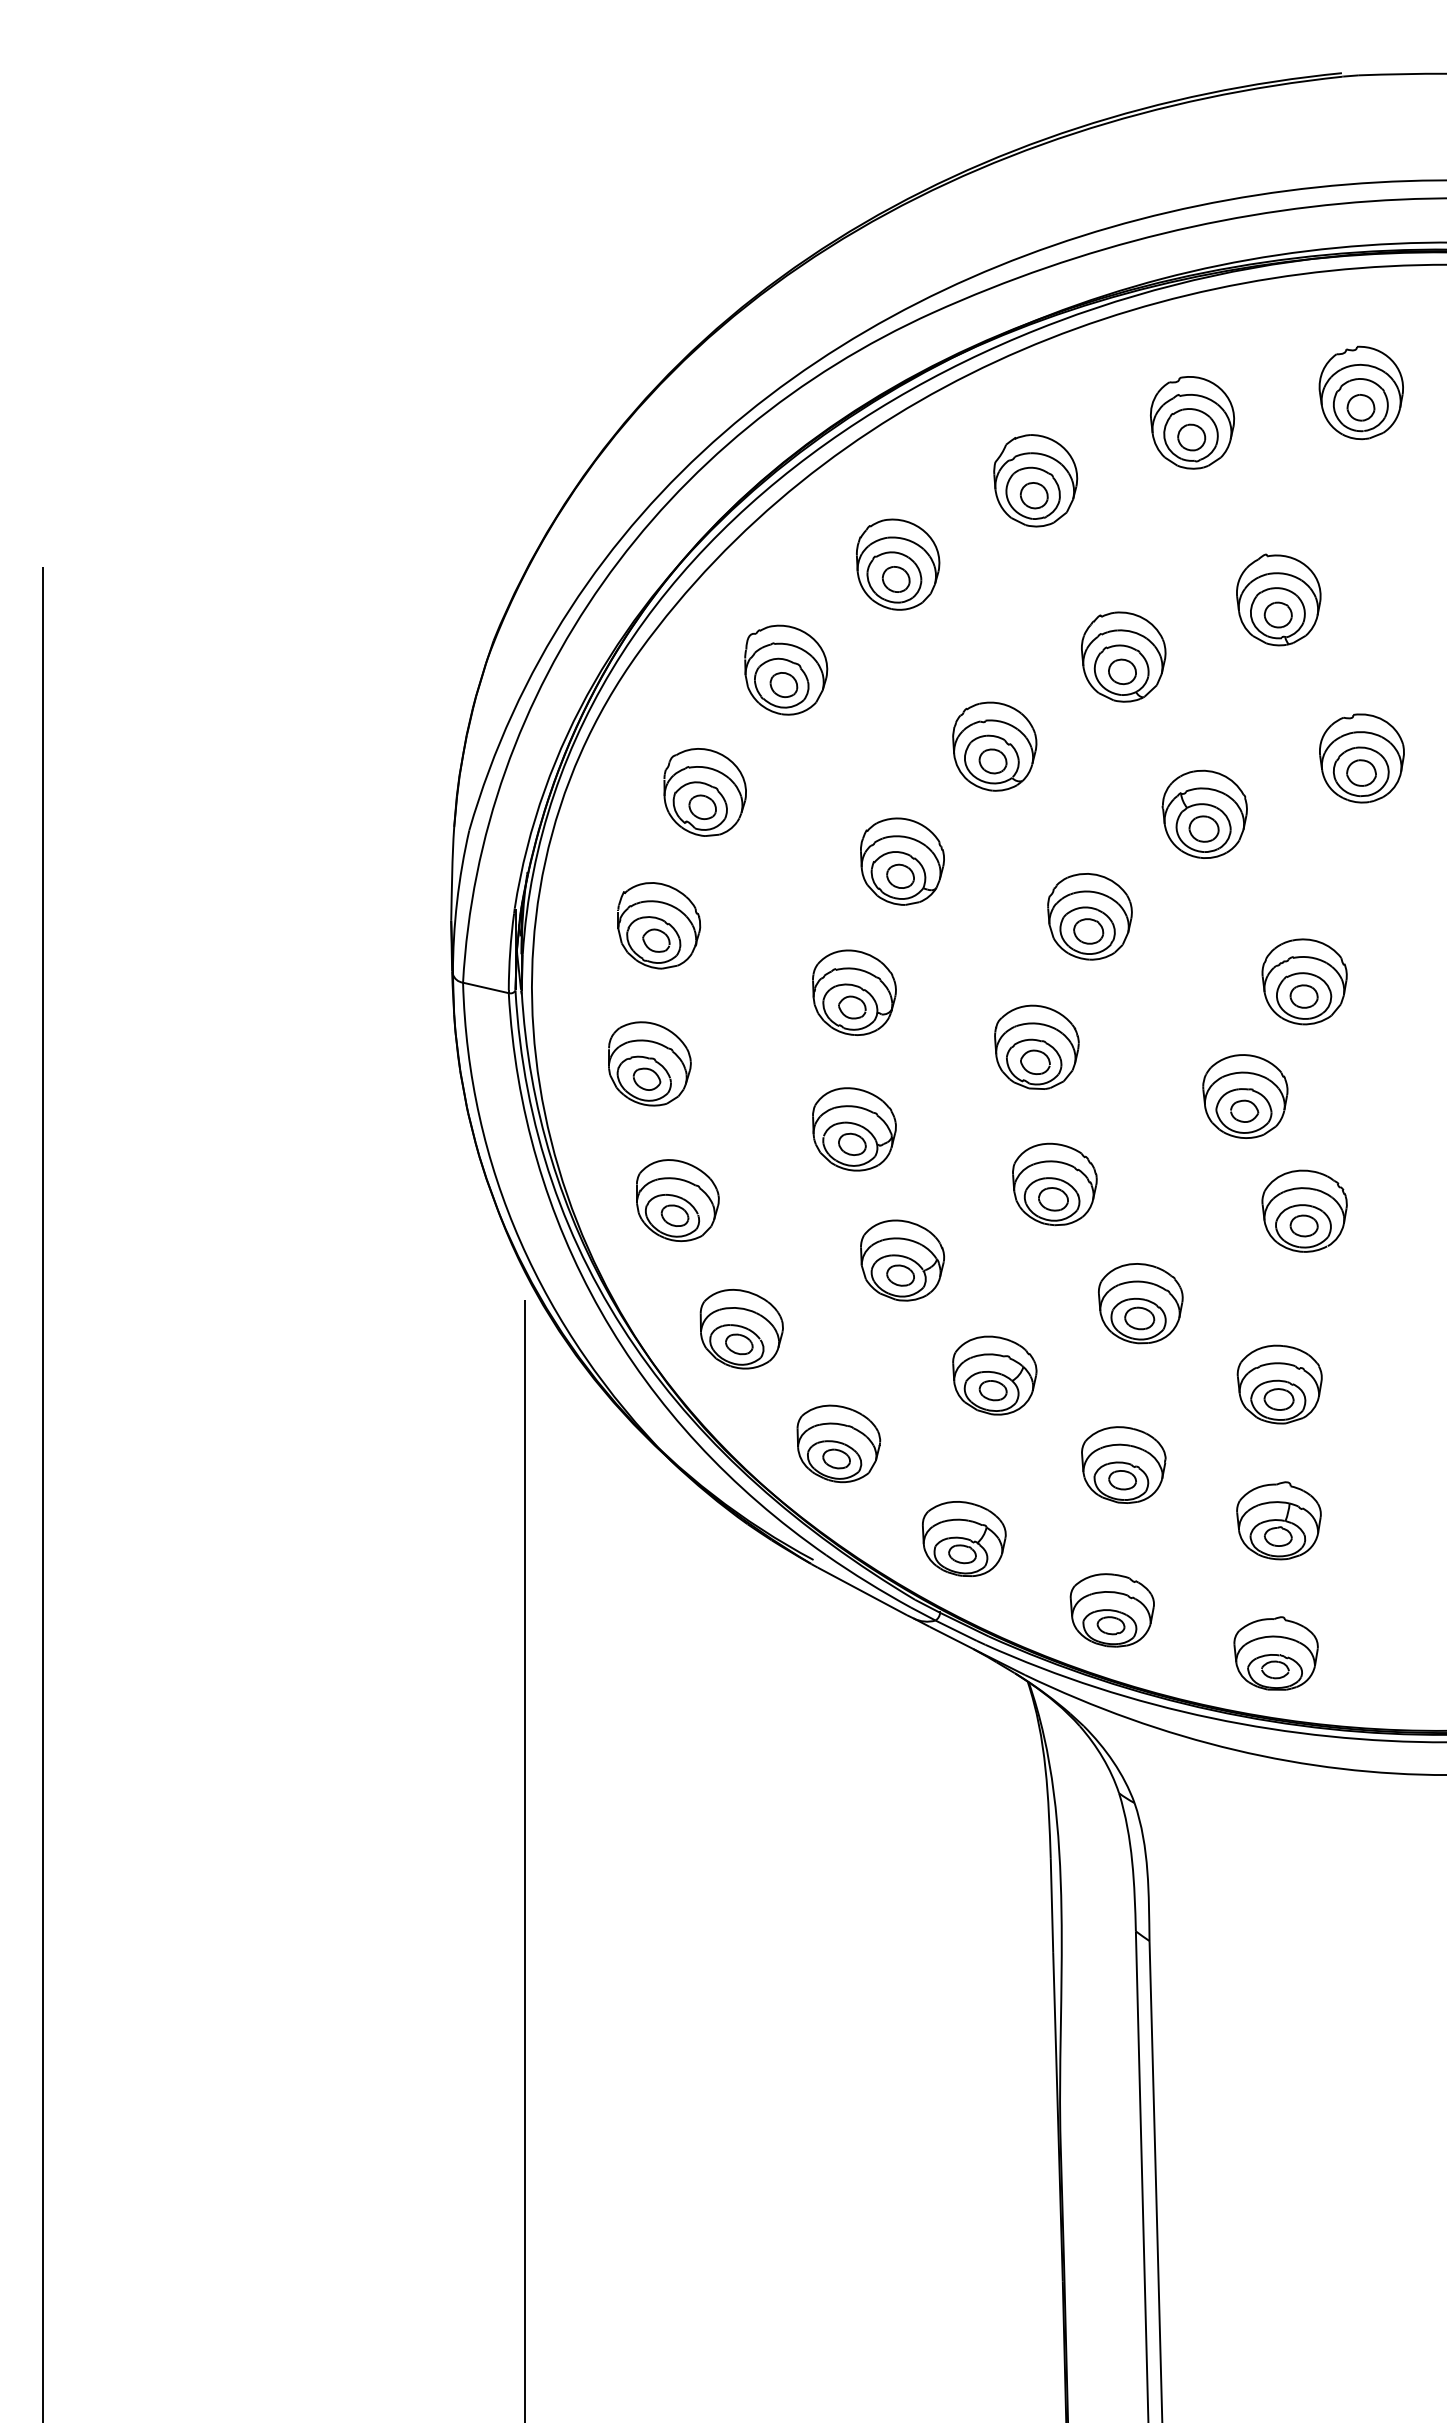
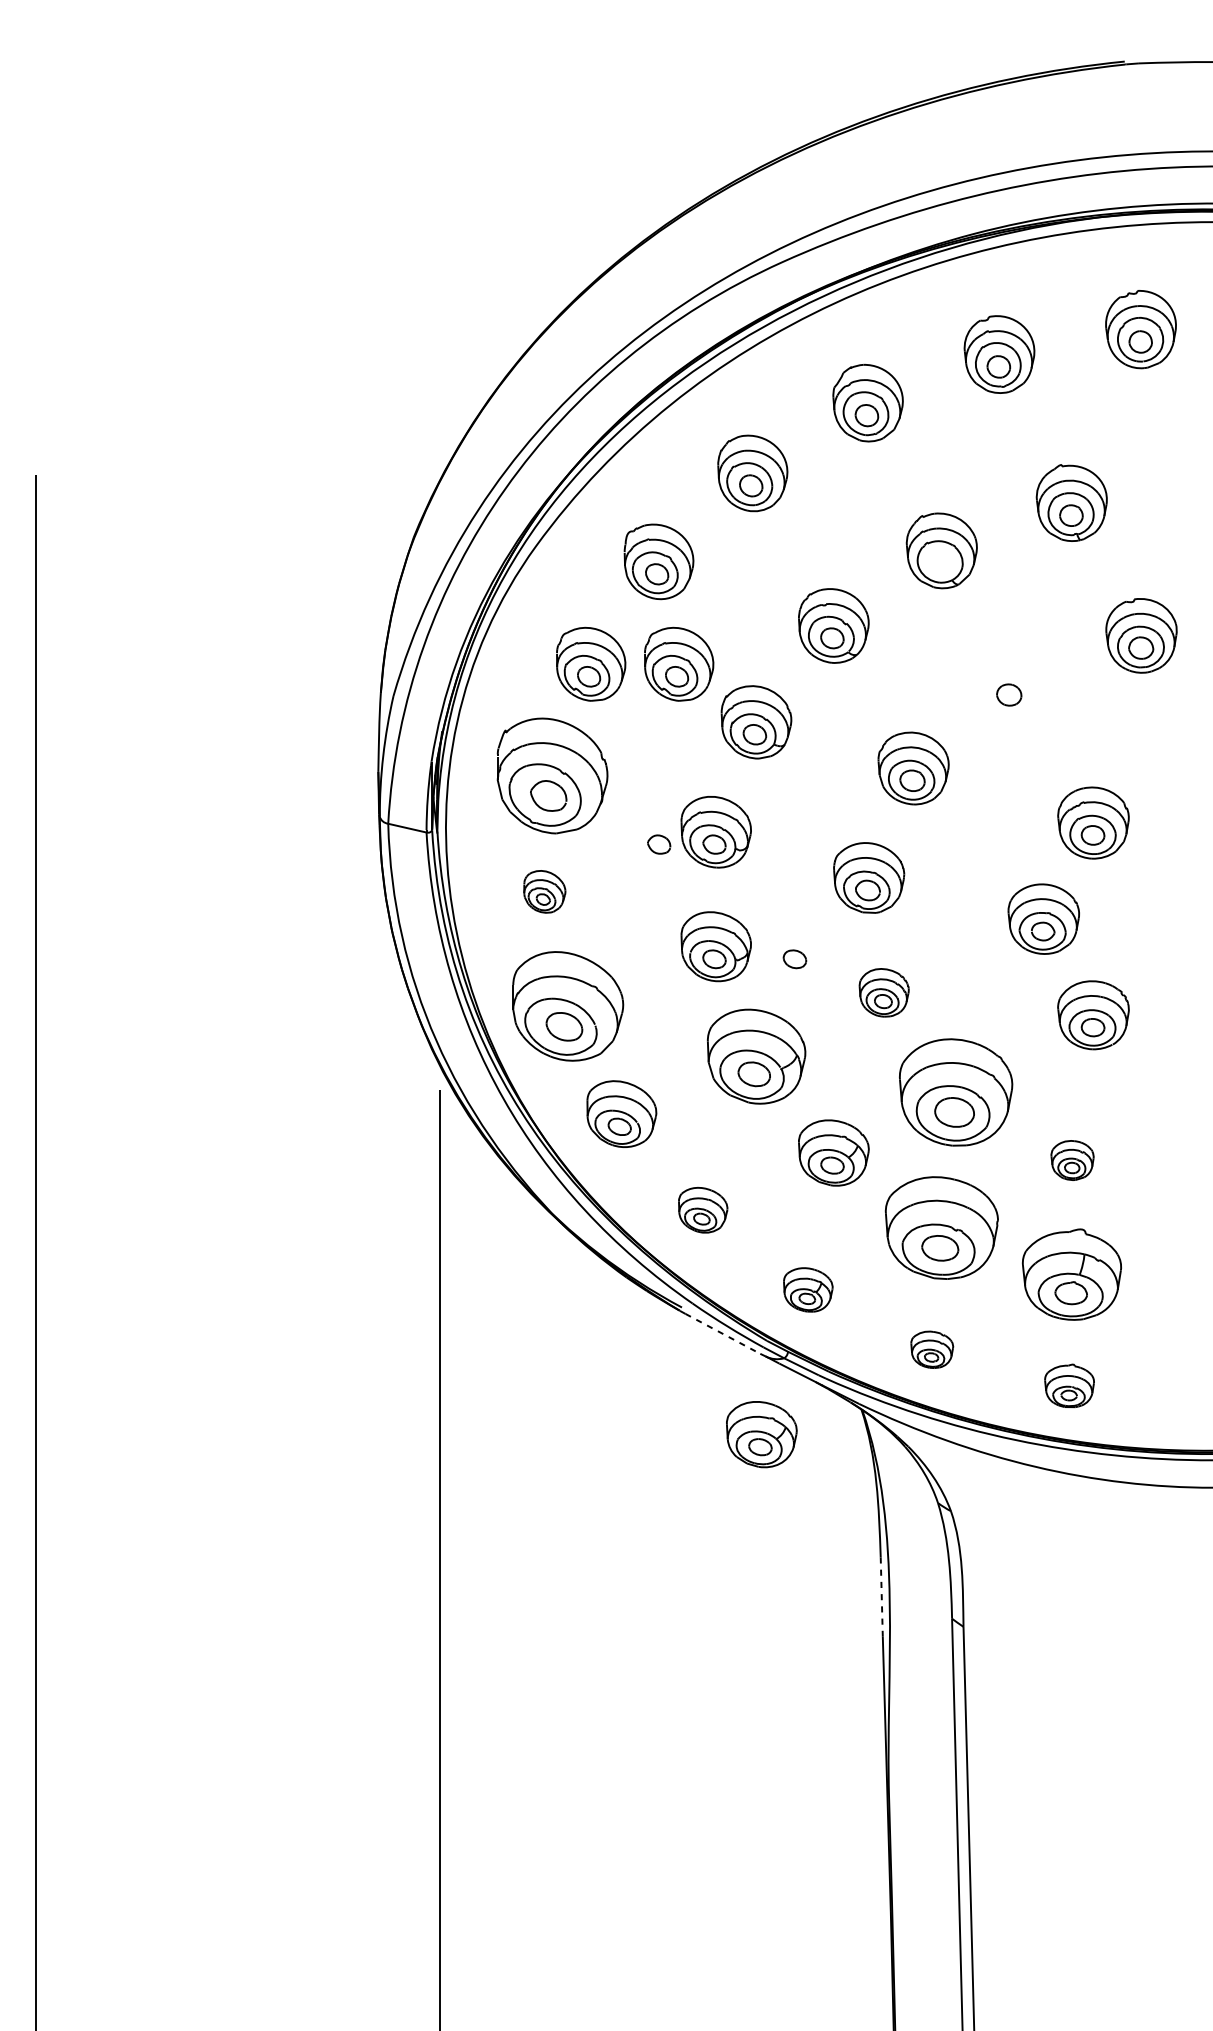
part: (1122, 671) -> (940, 562), removed
part: (809, 792) -> (678, 664), added
part: (1204, 813) -> (1009, 681), removed
part: (659, 925) -> (552, 775), size x1.6
part: (786, 1007) -> (659, 844), added
part: (649, 1063) -> (544, 891), size x0.6
part: (948, 1143) -> (795, 958), added
part: (1054, 1184) -> (883, 992), size x0.7
part: (677, 1200) -> (567, 1006), size x1.6
part: (902, 1260) -> (756, 1056), size x1.4
part: (1140, 1303) -> (955, 1092), size x1.6
part: (1279, 1384) -> (1072, 1160), size x0.6
part: (838, 1443) -> (702, 1209), size x0.7
part: (1123, 1464) -> (941, 1227), size x1.6
part: (1278, 1520) -> (1071, 1274), size x1.4
part: (964, 1538) -> (808, 1289), size x0.7
line: (862, 1591) -> (722, 1333), solid -> dashed
part: (1111, 1610) -> (931, 1349), size x0.6
part: (1275, 1653) -> (1069, 1385), size x0.7
part: (908, 1711) -> (761, 1434), added
line: (1051, 1906) -> (881, 1597), solid -> dashed

